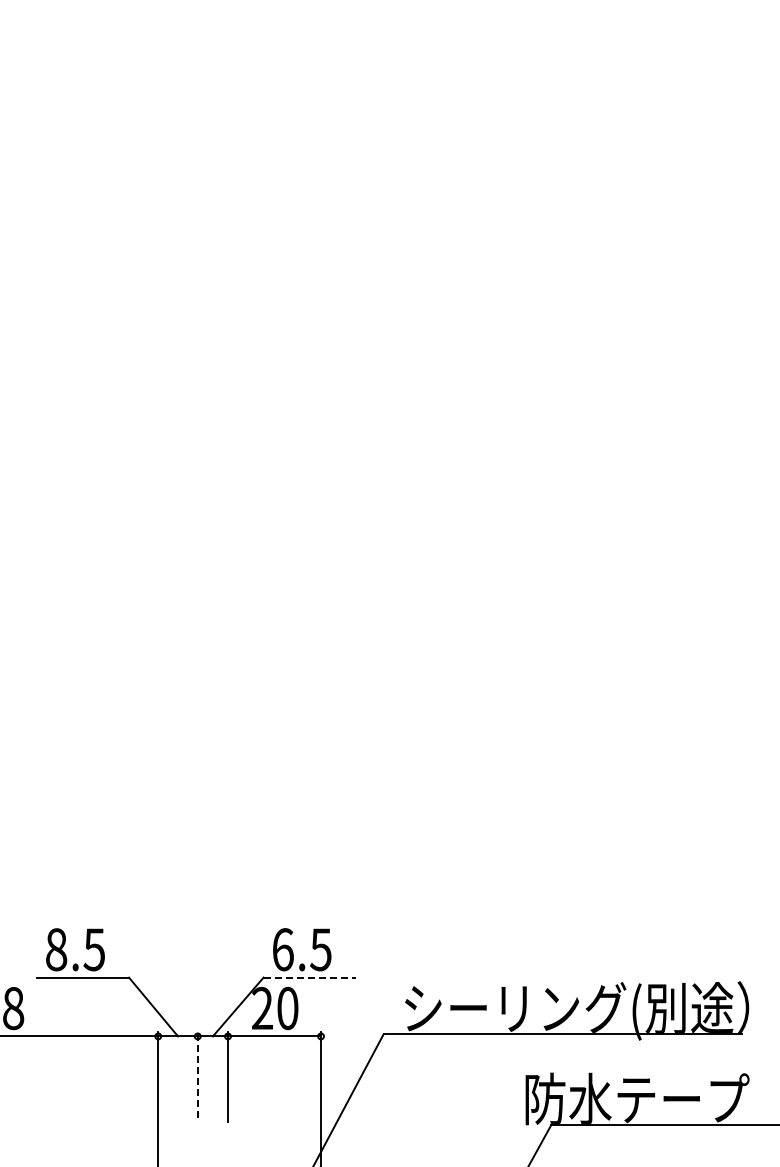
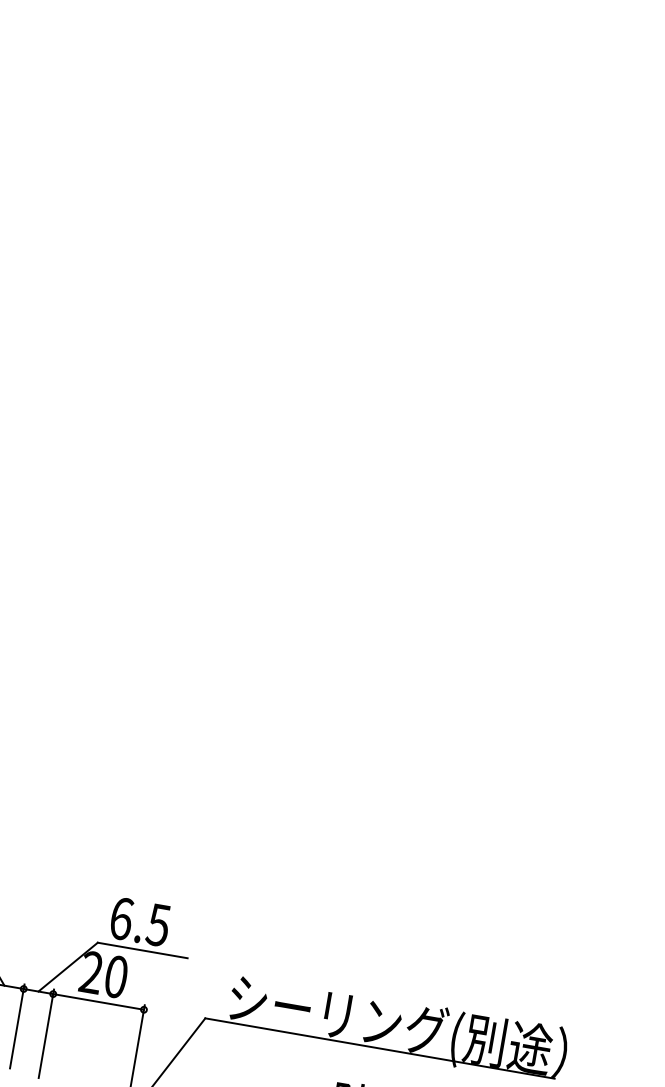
line: (310, 977) -> (143, 950), dashed -> solid
line: (197, 1074) -> (17, 1026), dashed -> solid

